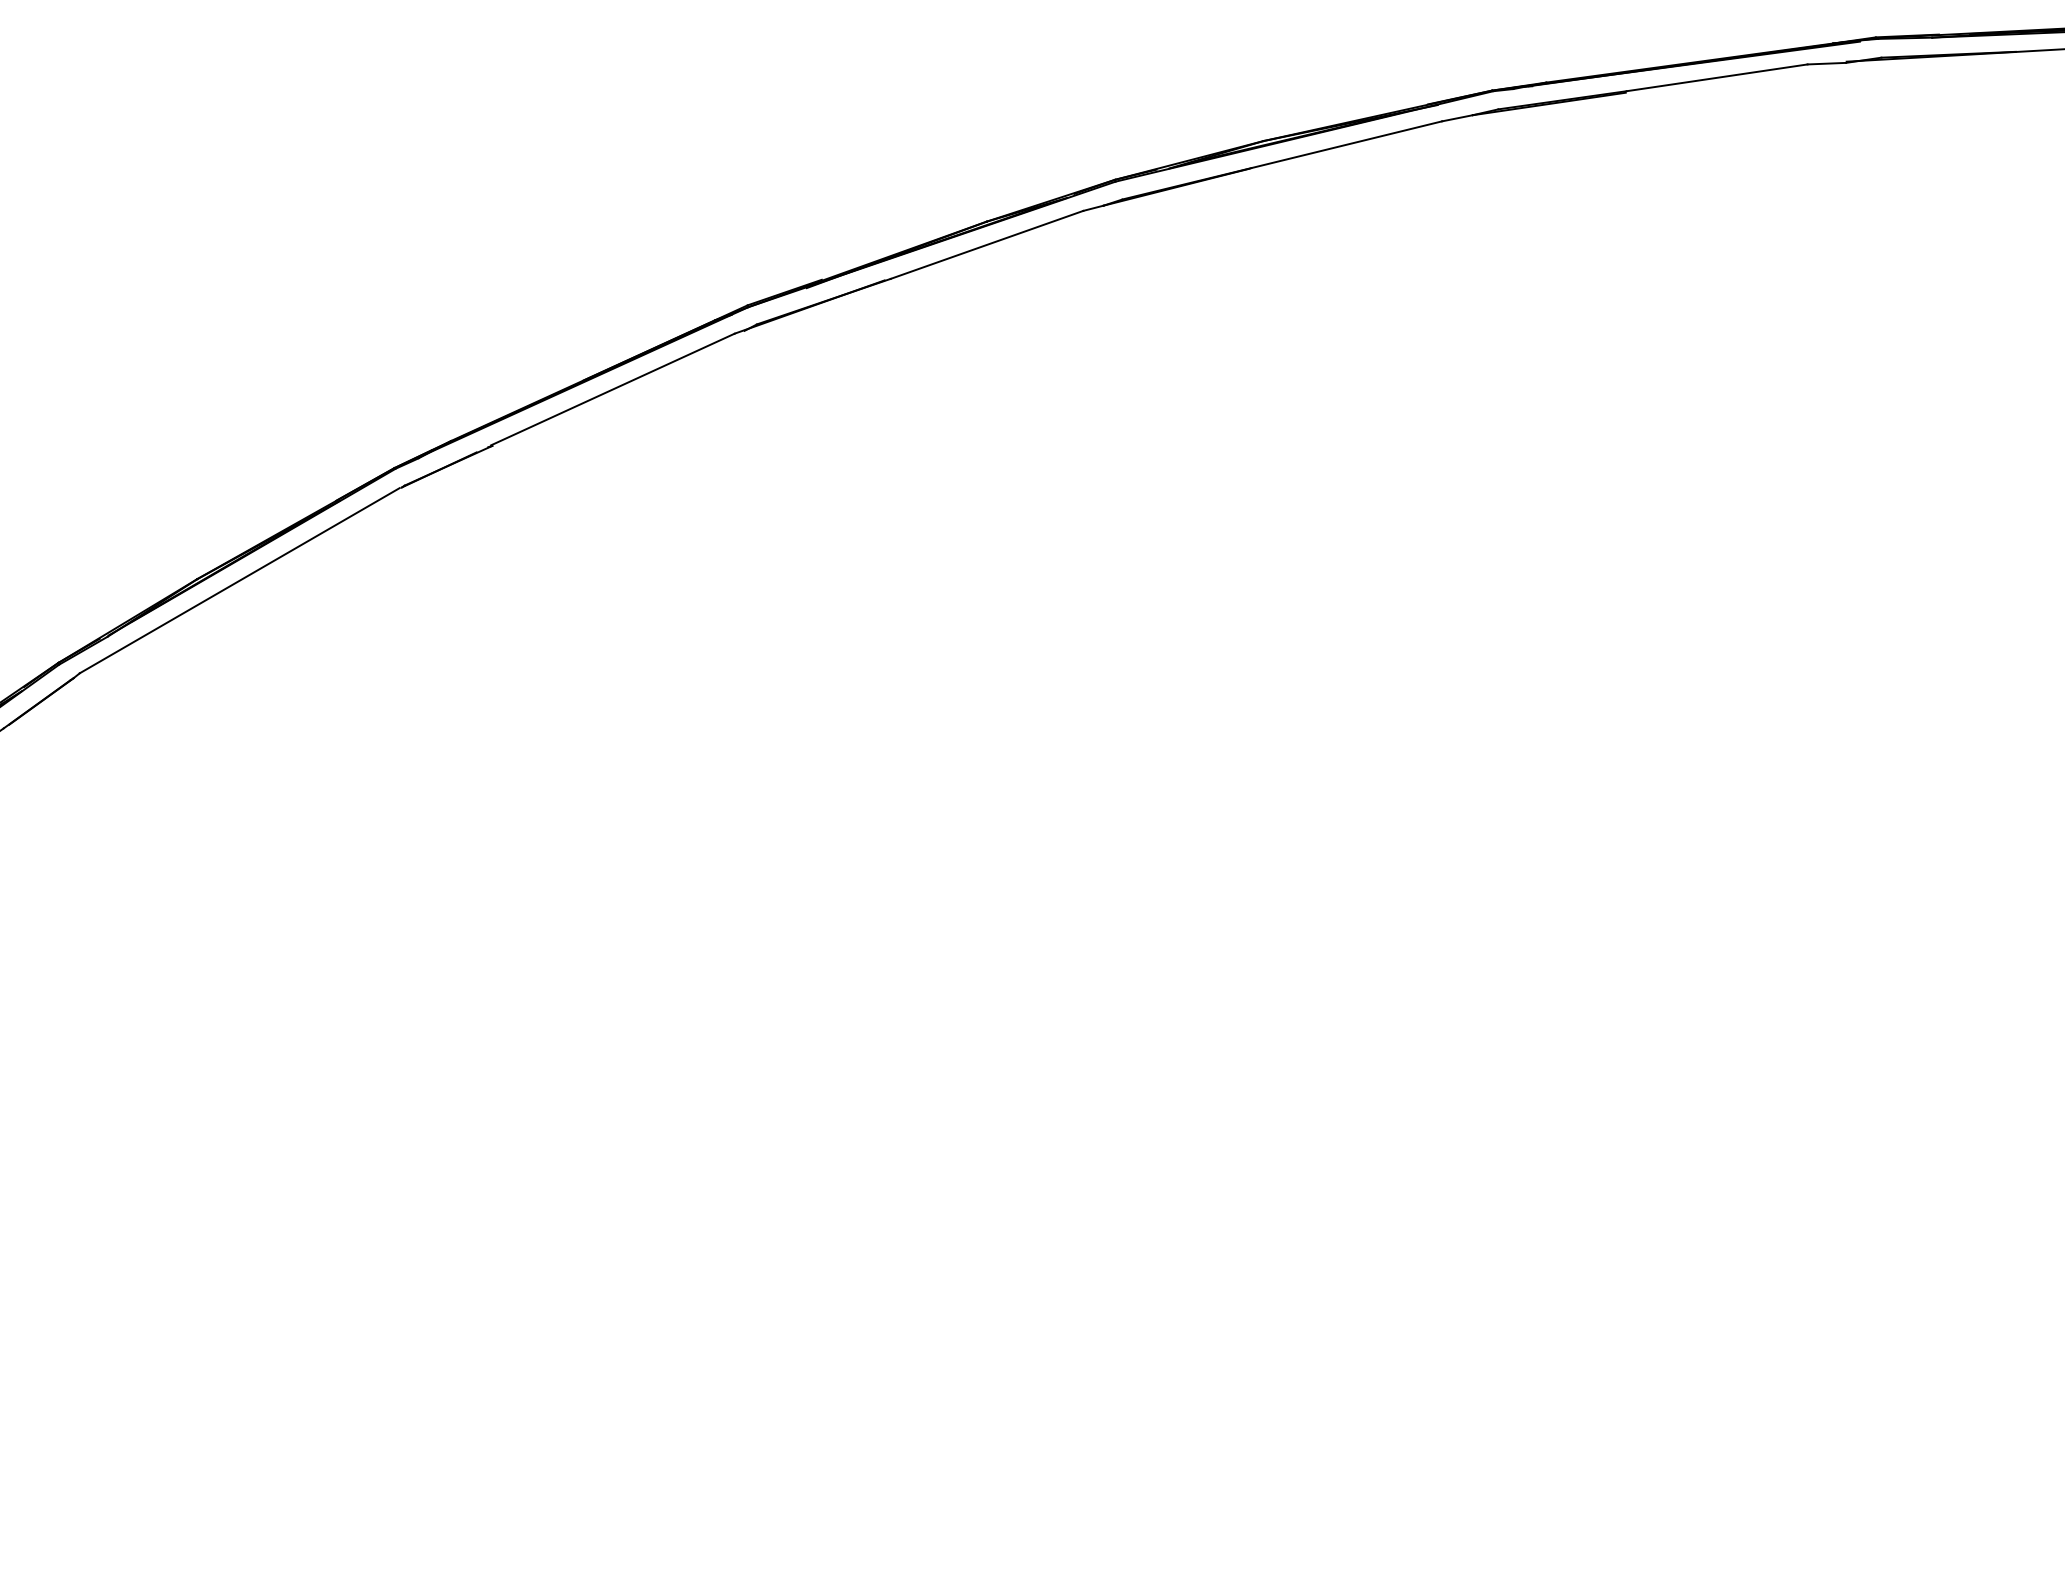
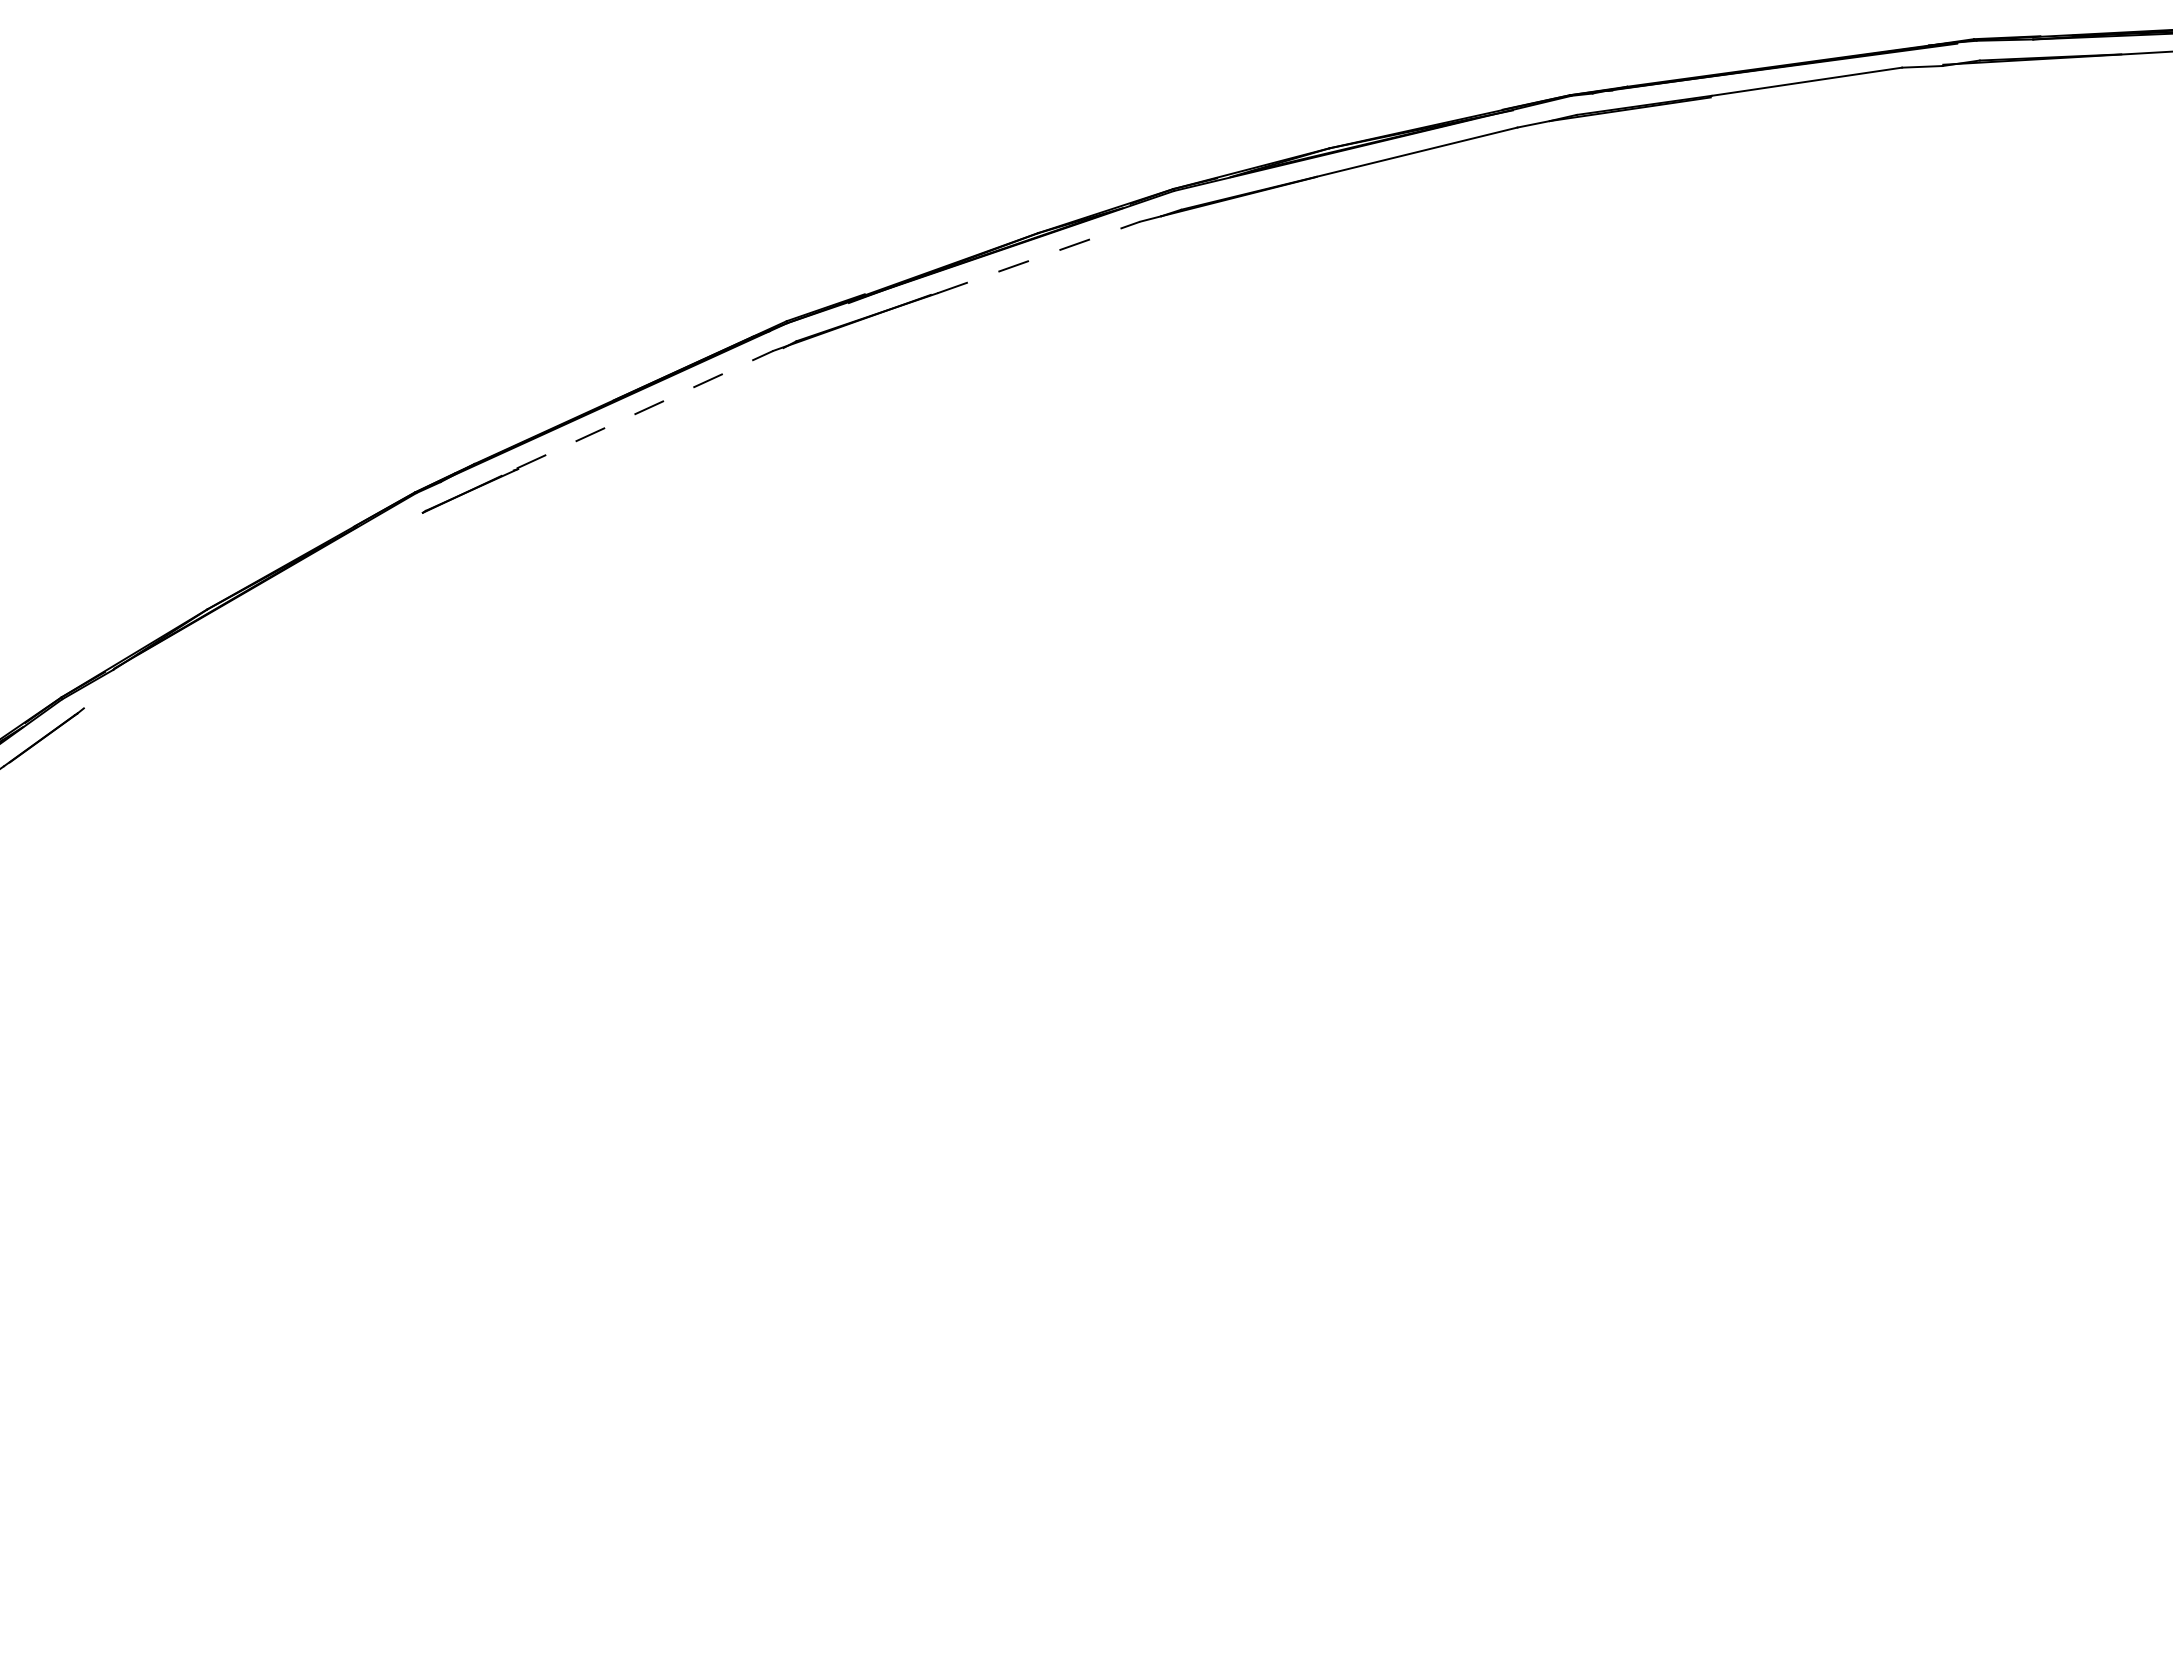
line: (987, 244) -> (1039, 257), solid -> dashed
line: (613, 389) -> (645, 409), solid -> dashed
line: (238, 580) -> (251, 610), removed

